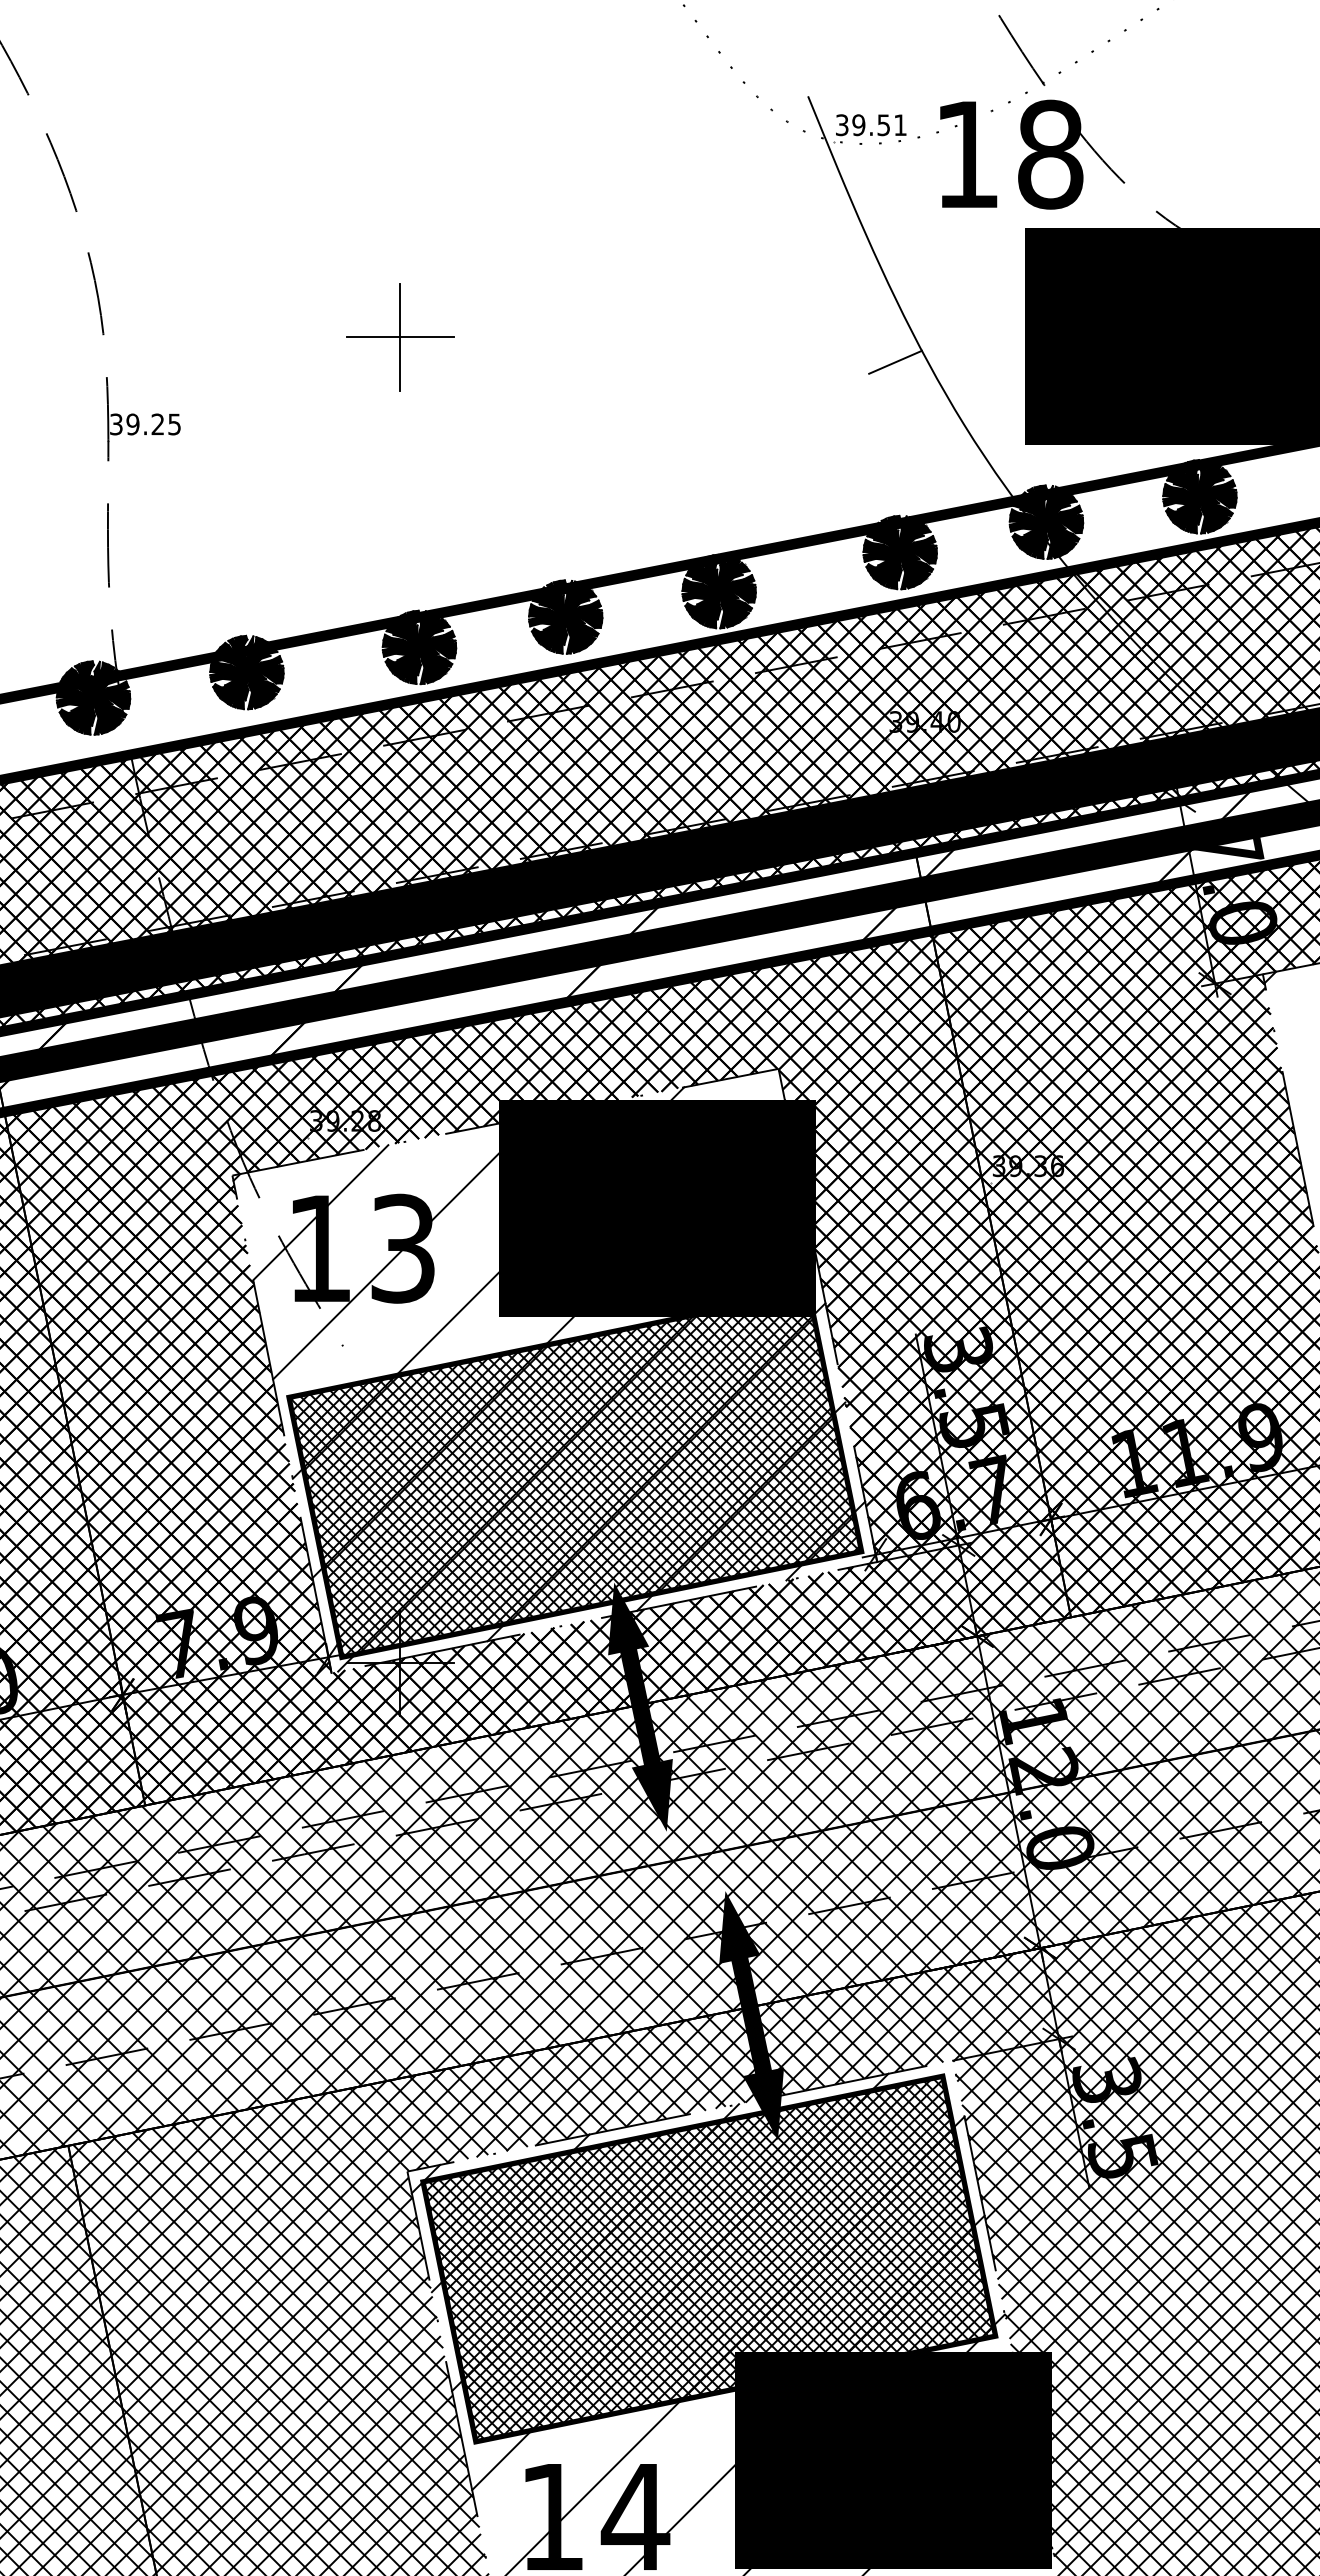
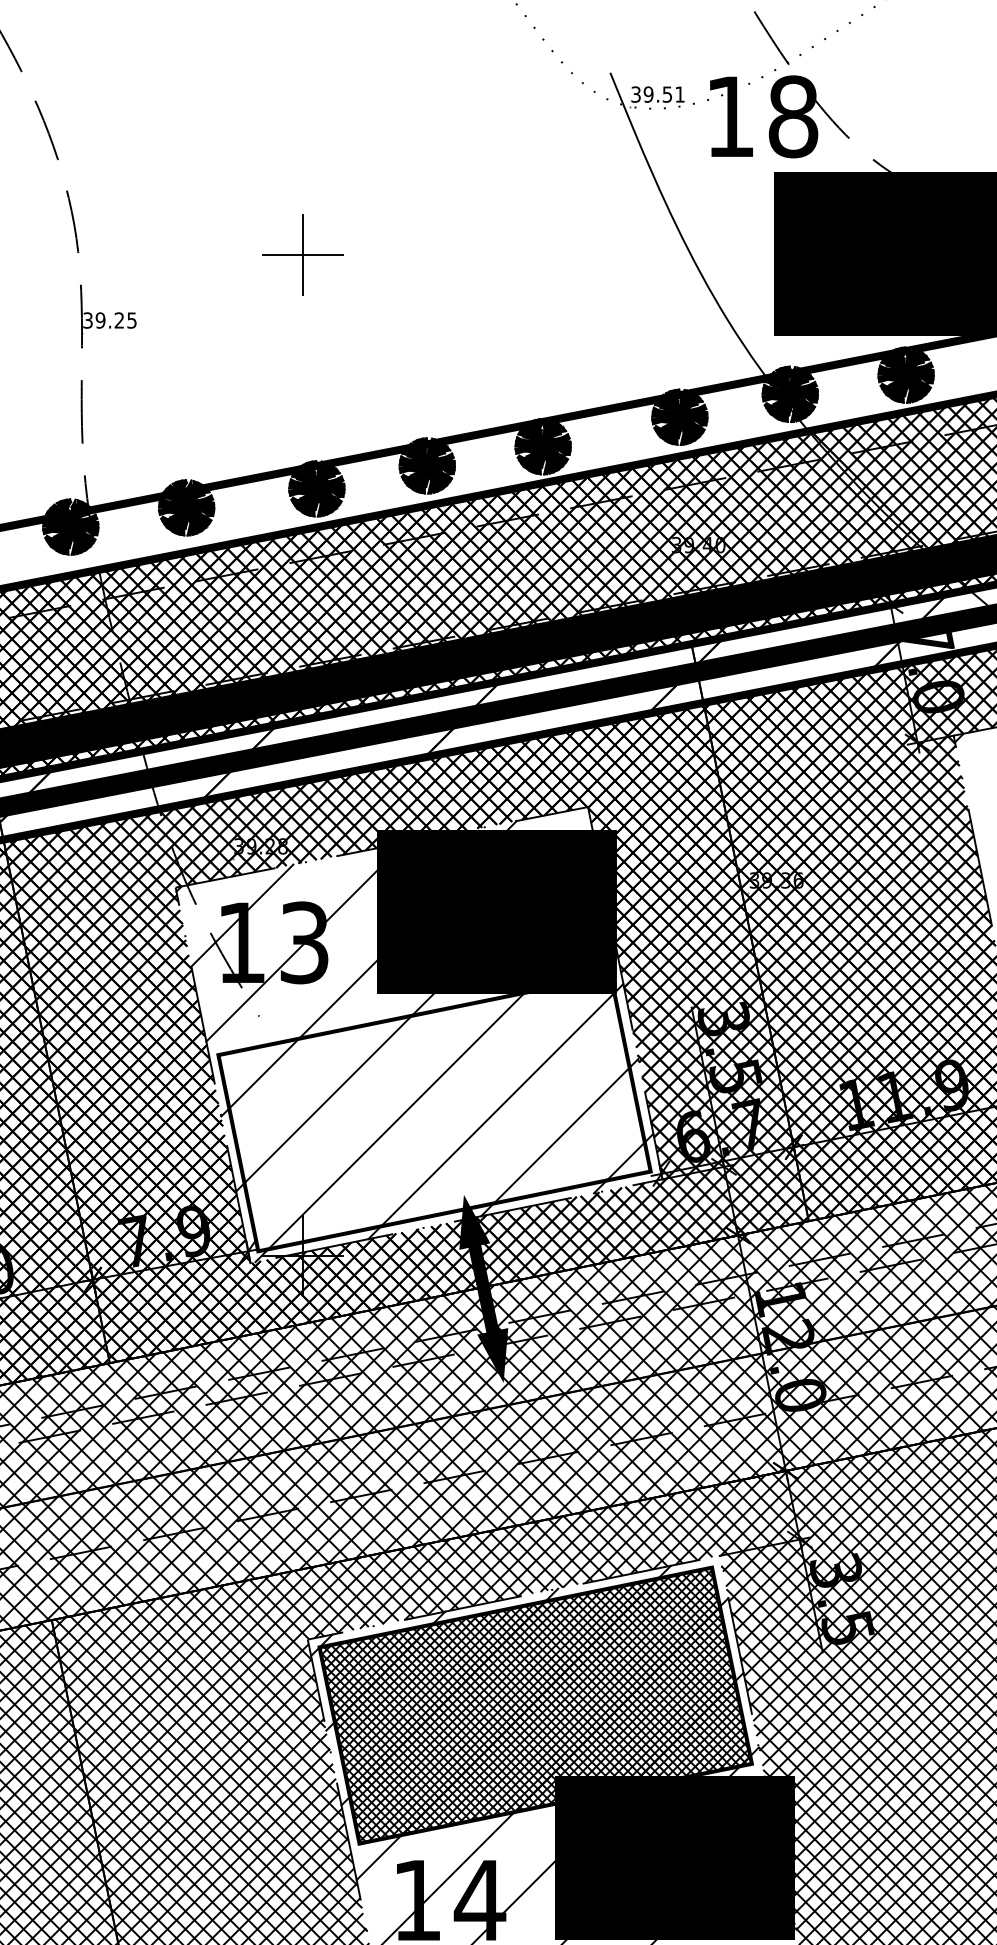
line: (895, 361) -> (676, 272), removed
hatch: (574, 1474) -> (433, 1113), removed
fill: (751, 2015) -> (567, 1521), removed

